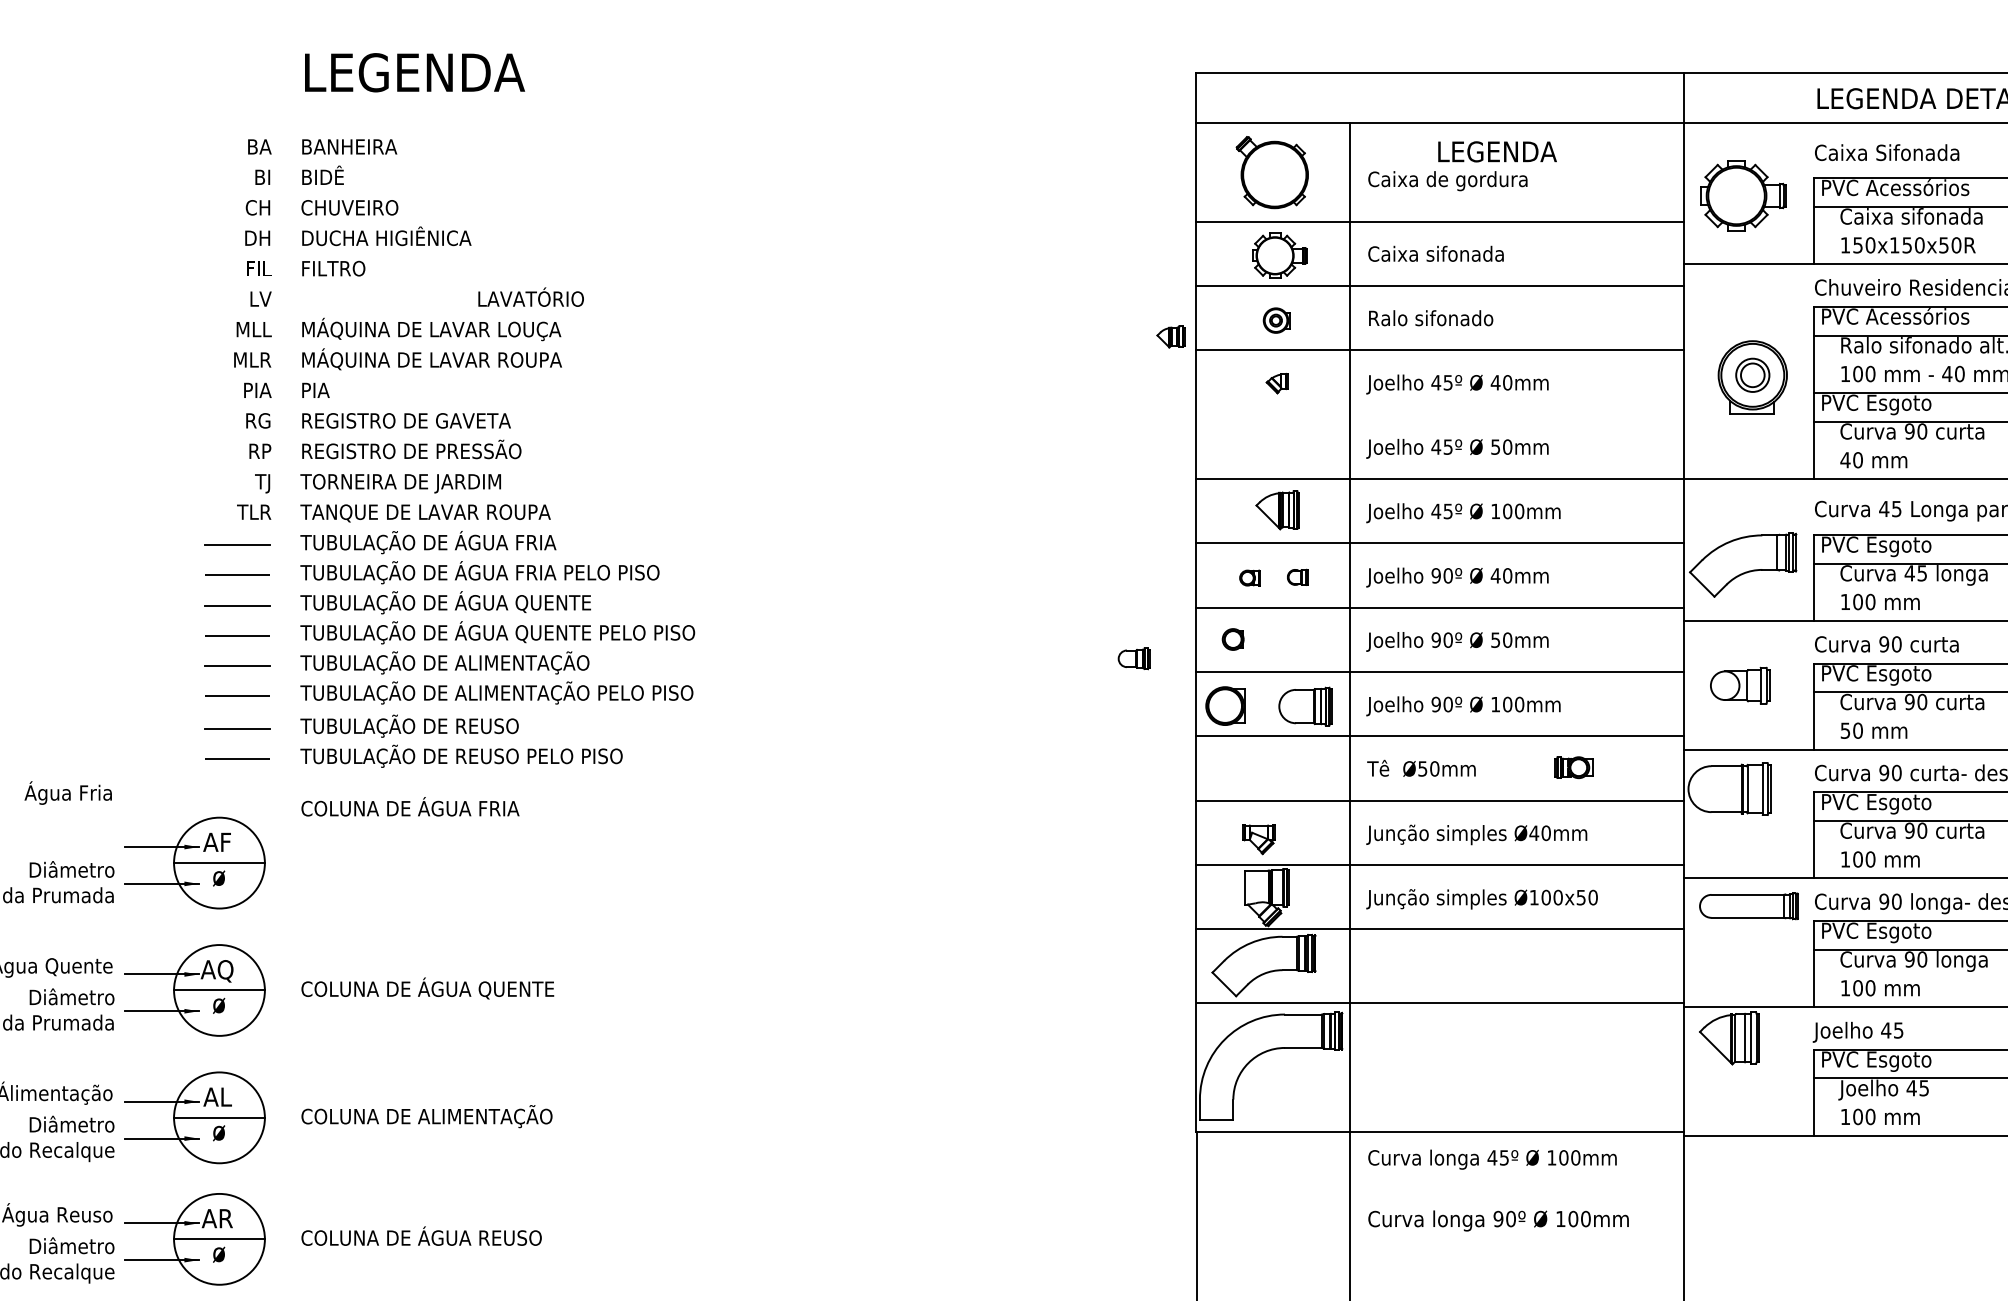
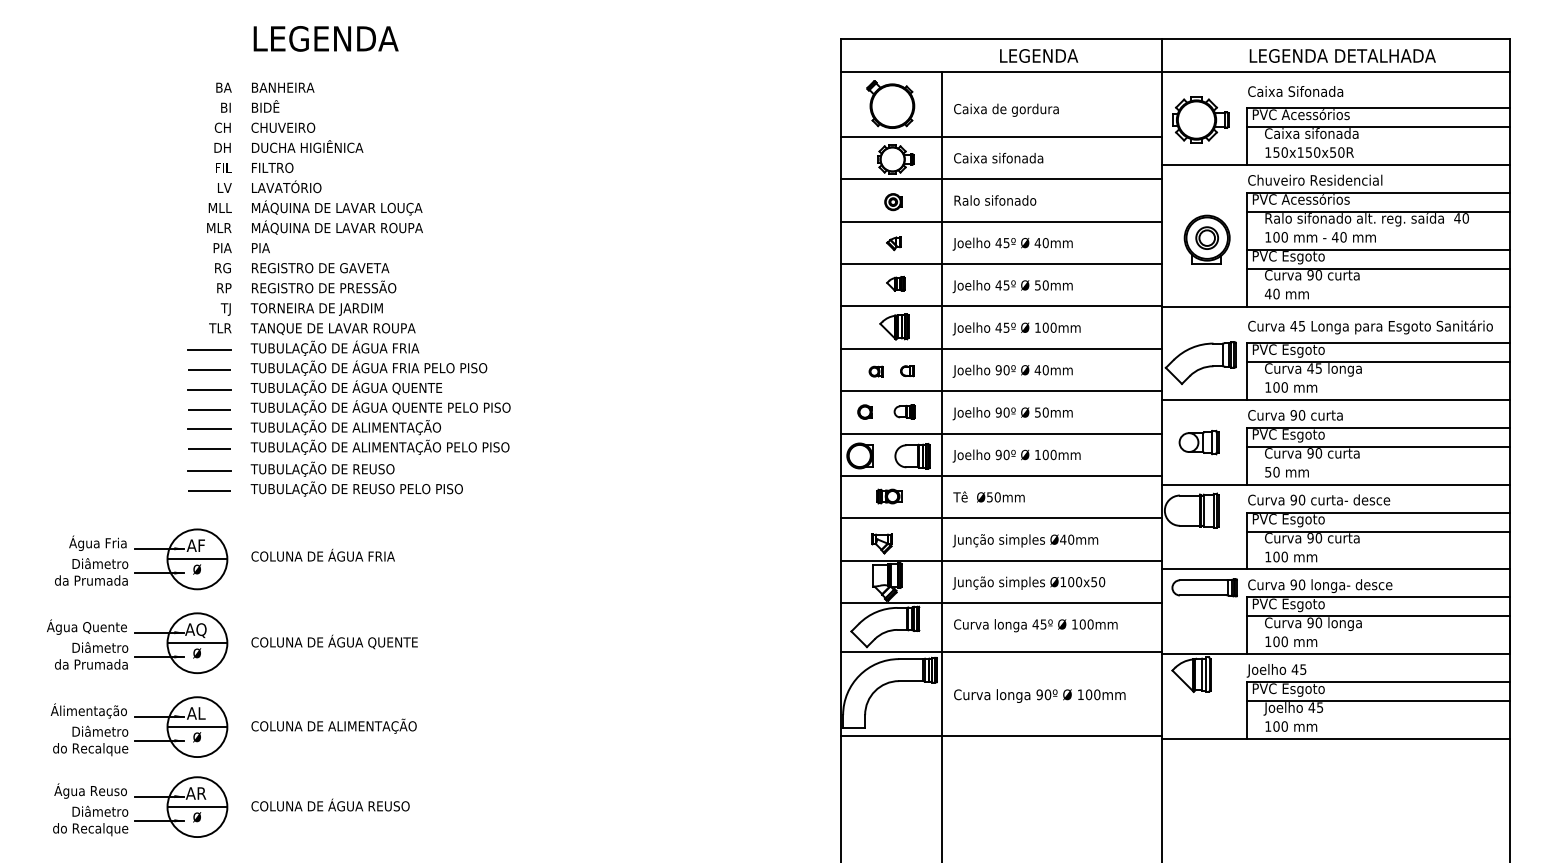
text: (1498, 151) -> (1039, 55), moved
text: (530, 296) -> (286, 186), moved
part: (1170, 336) -> (895, 283), moved
line: (1440, 415) -> (1001, 264), added
part: (1133, 658) -> (904, 411), moved
part: (1574, 767) -> (889, 496), moved
text: (67, 791) -> (97, 542), moved
text: (409, 807) -> (322, 555), moved
text: (1492, 1159) -> (1035, 625), moved
text: (1498, 1220) -> (1039, 695), moved

